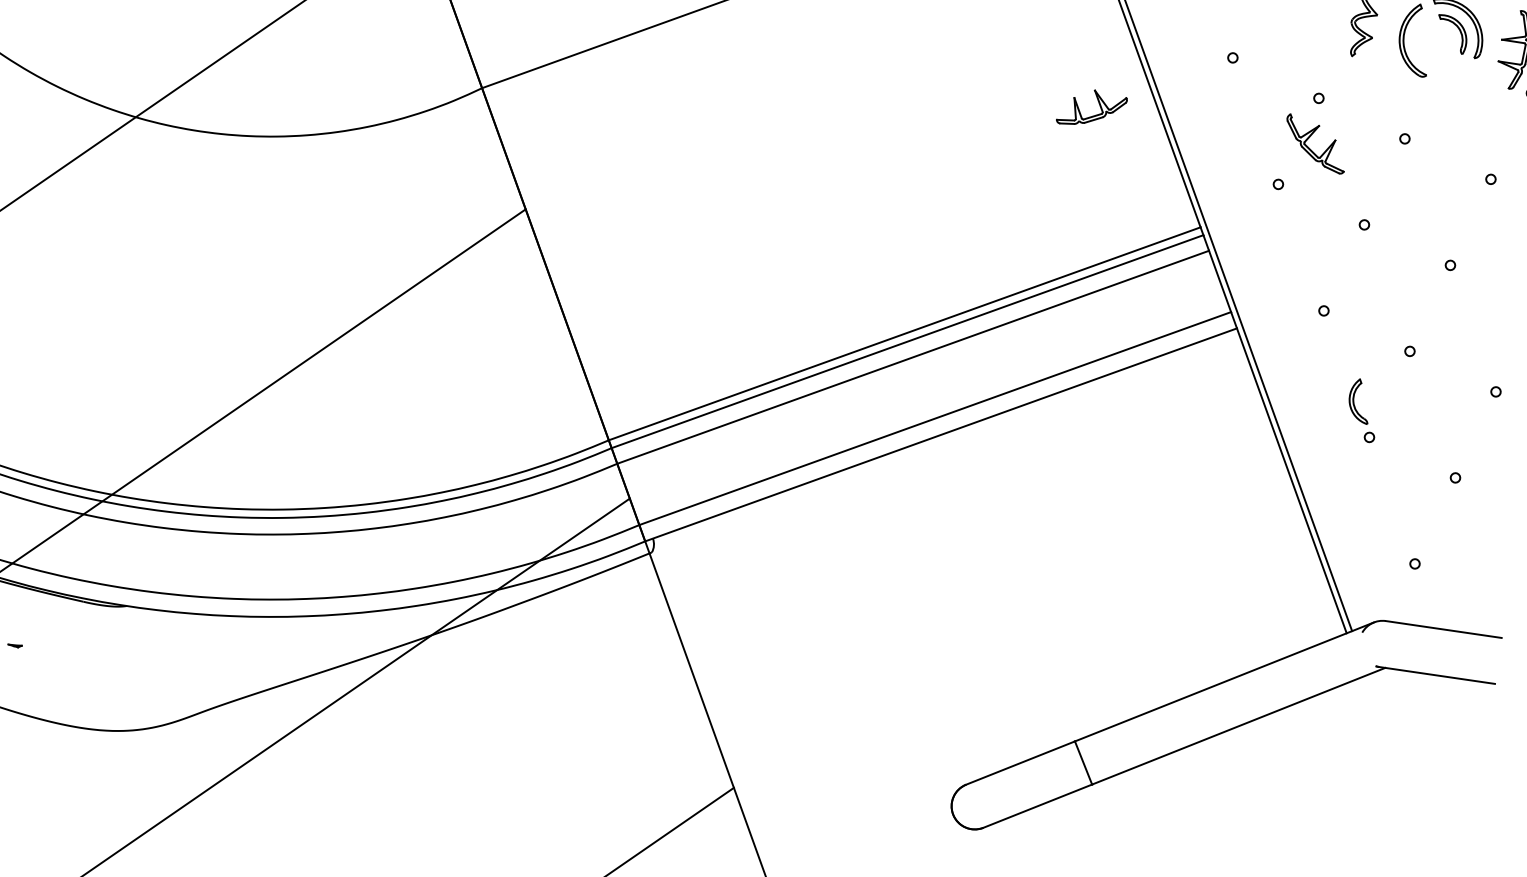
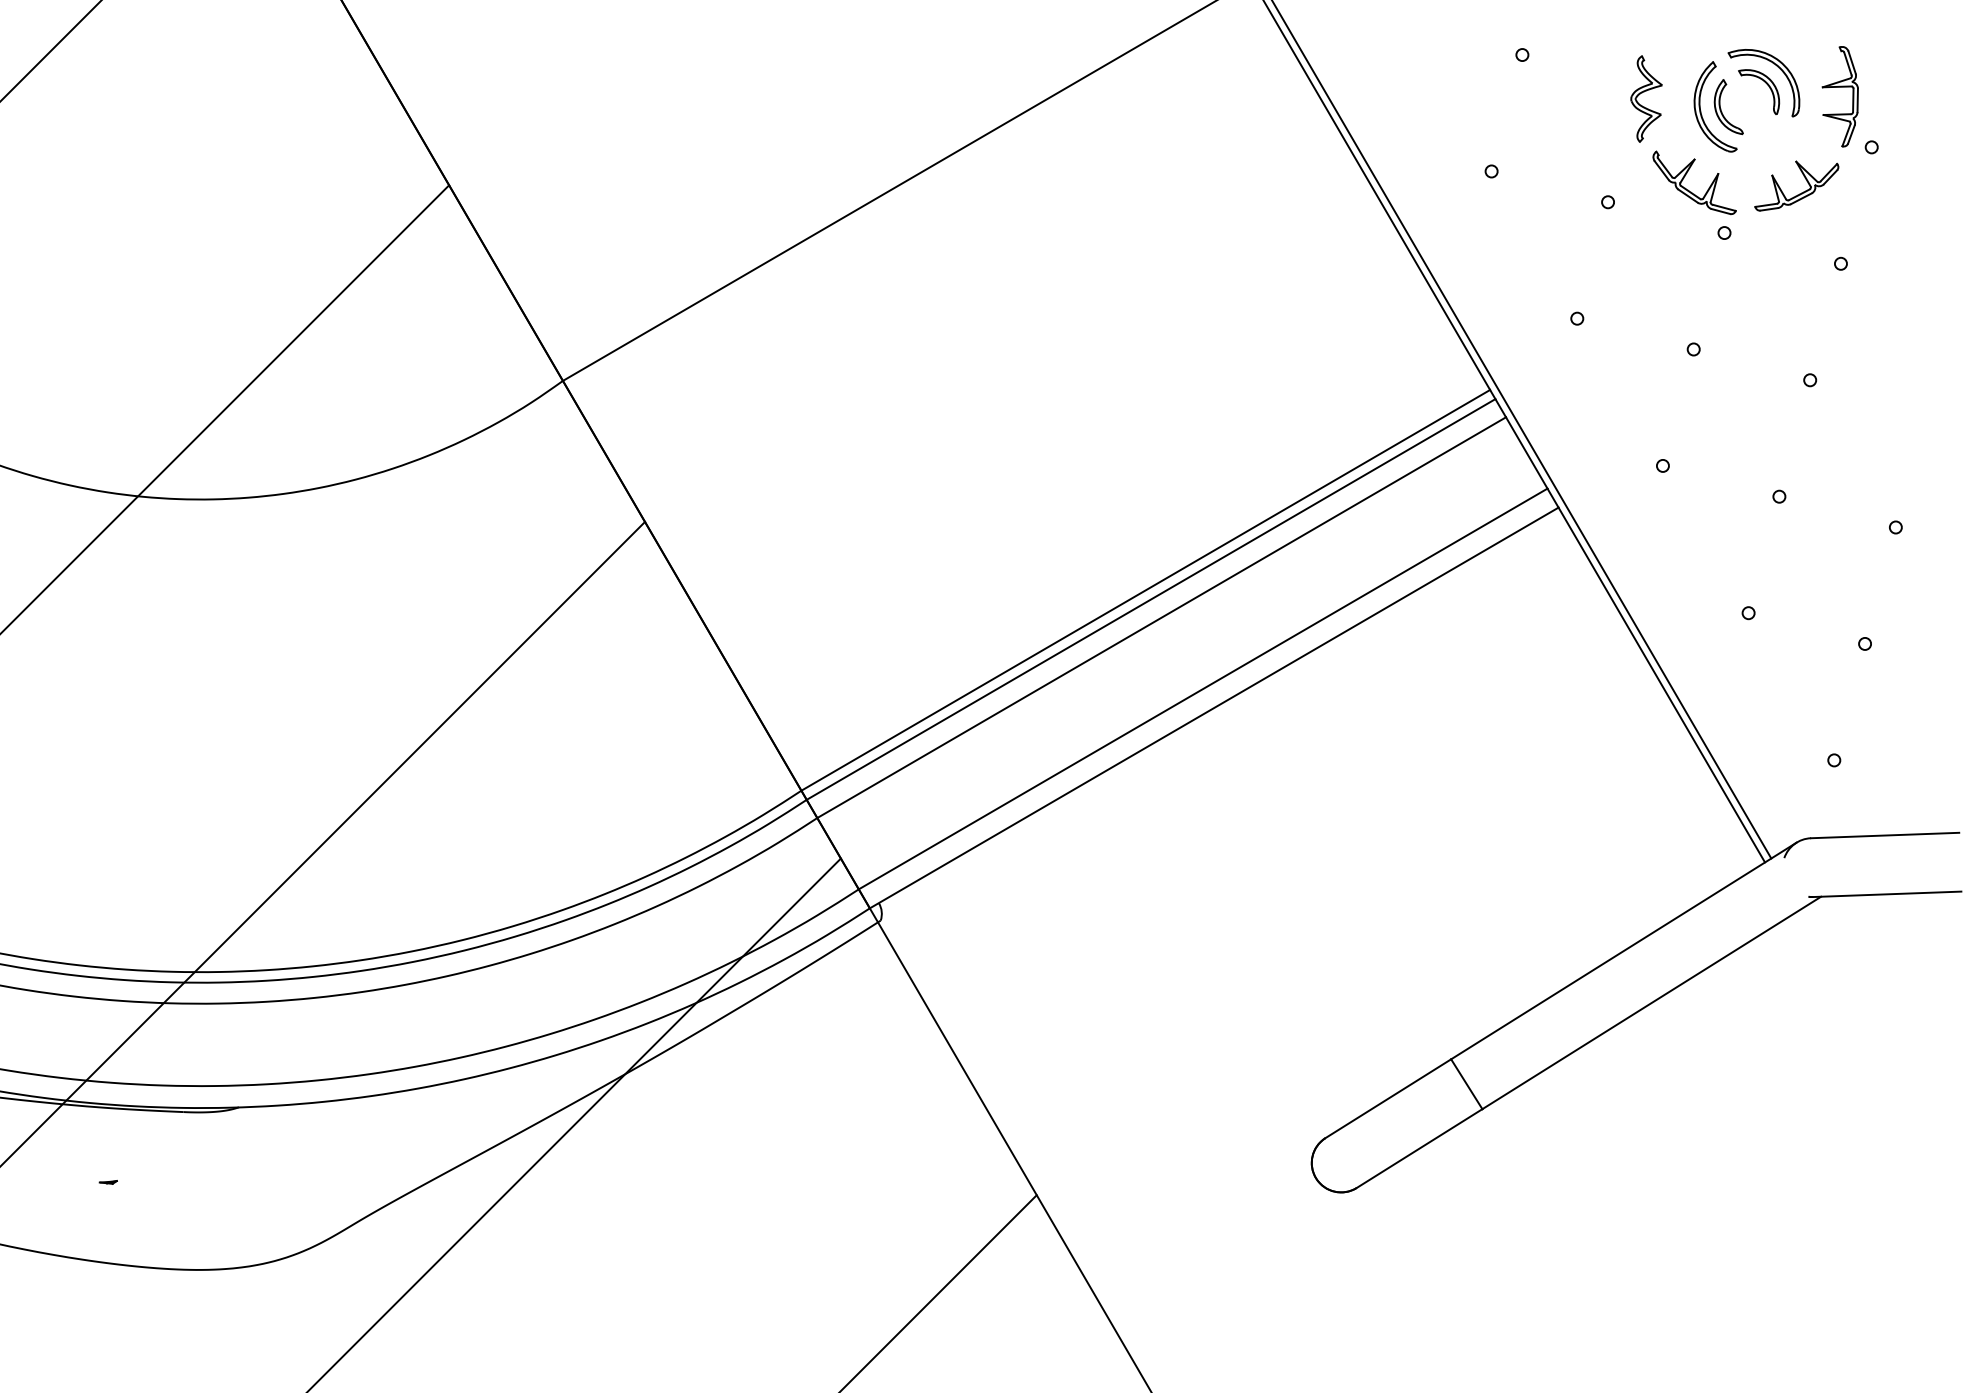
part: (1092, 115) -> (1799, 193), moved
part: (1310, 148) -> (1688, 189), moved
part: (1354, 401) -> (1721, 108), moved

